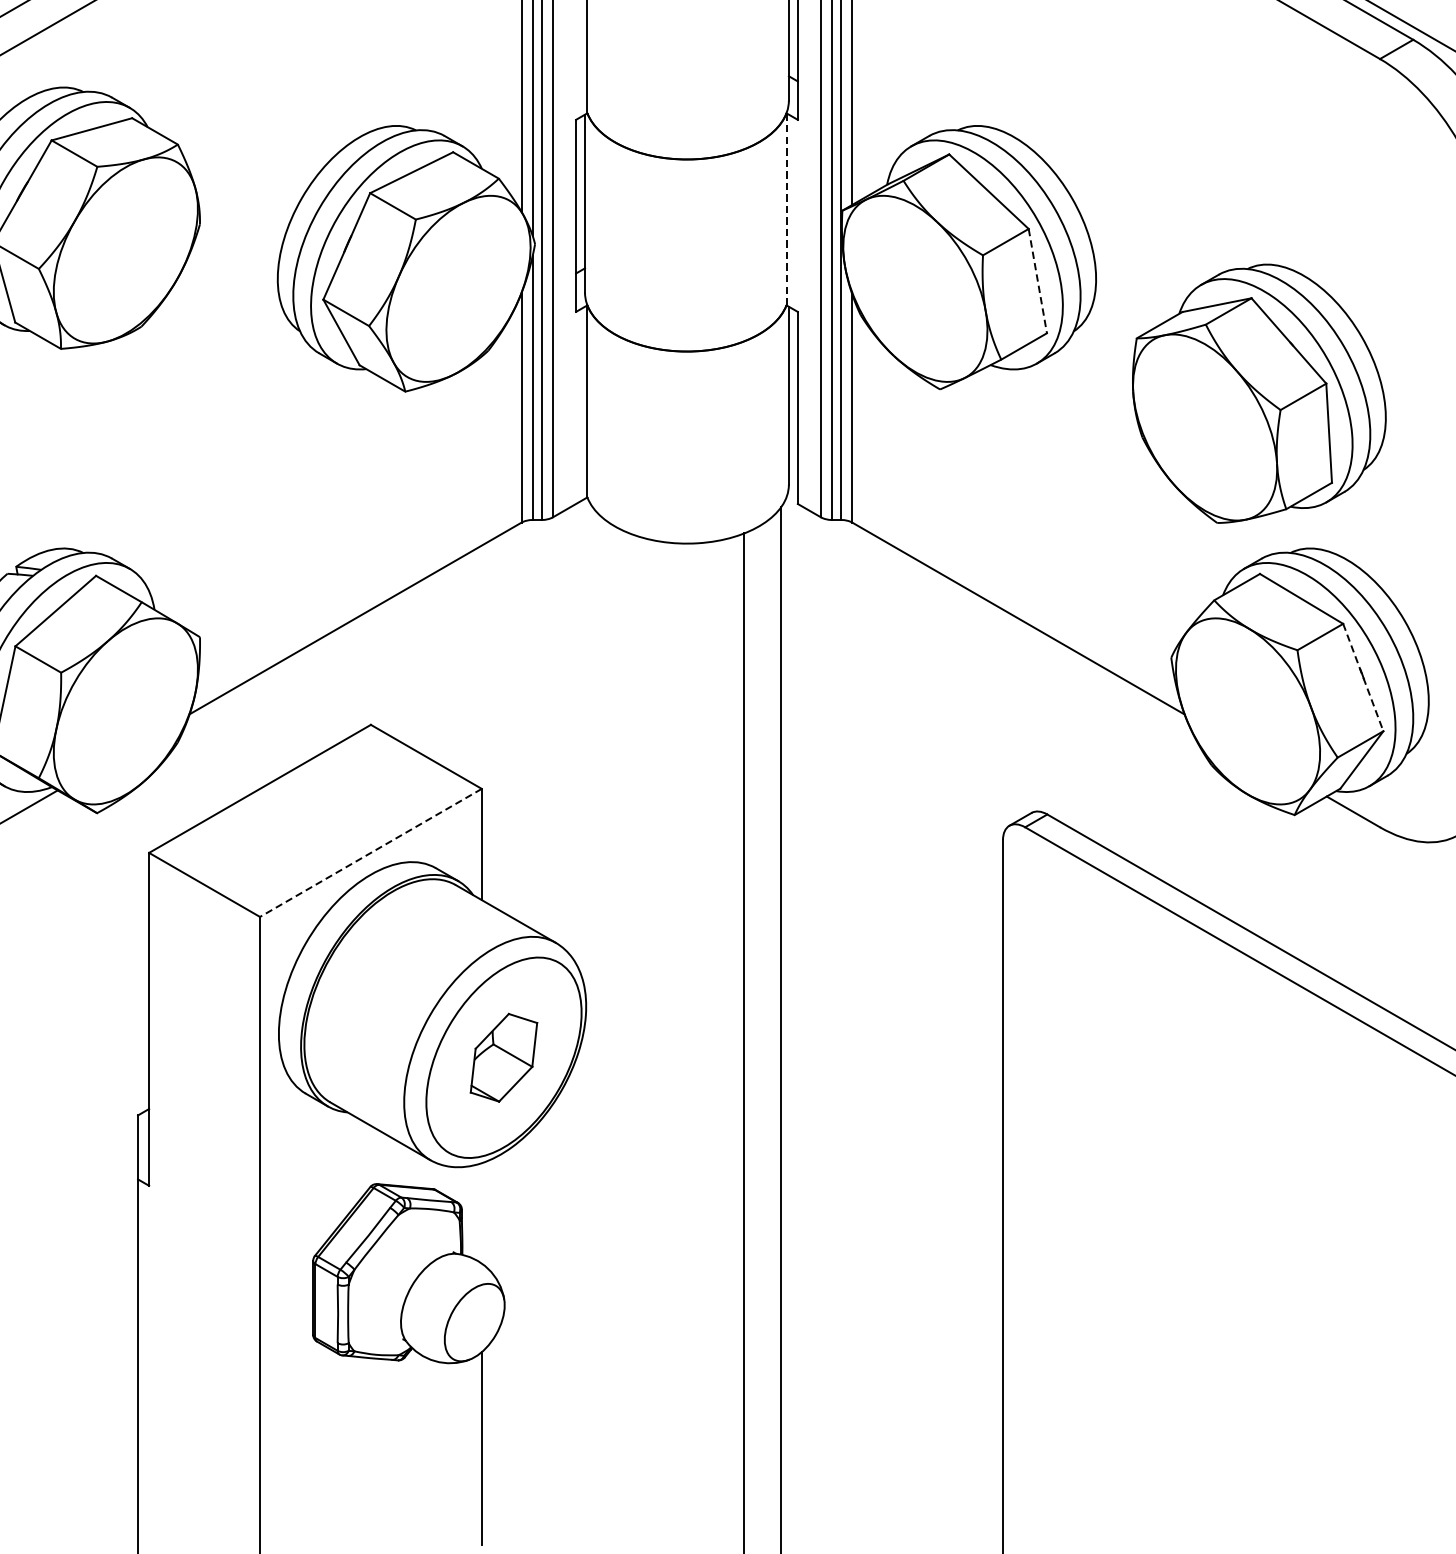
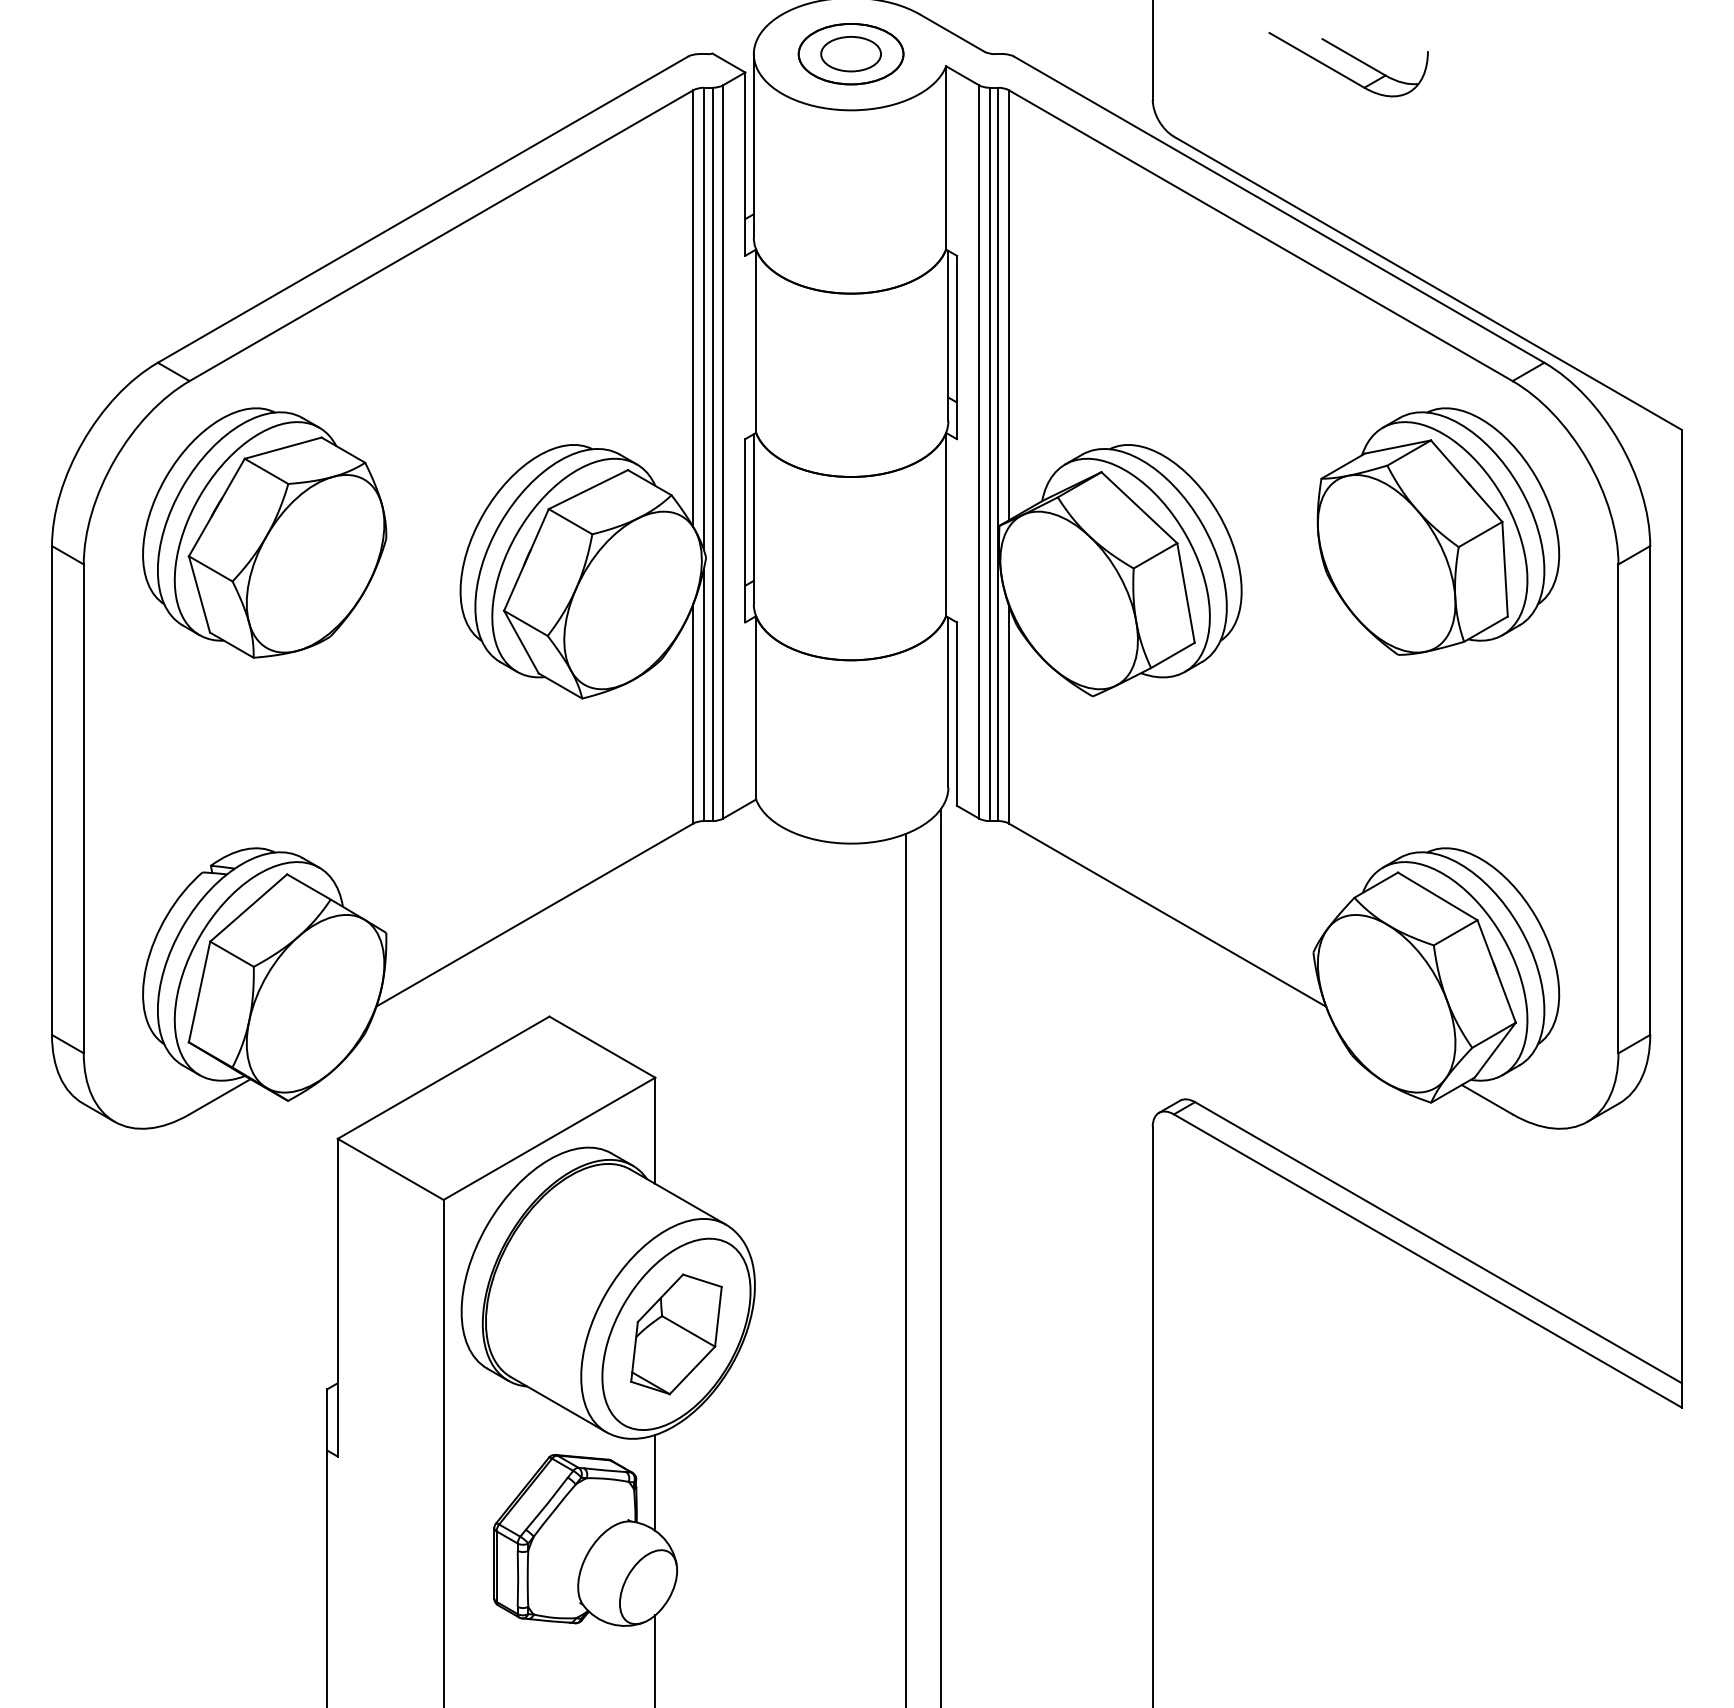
line: (786, 209) -> (946, 524), dashed -> solid
line: (1038, 281) -> (1186, 593), dashed -> solid
part: (1259, 393) -> (1438, 531), moved
line: (1363, 677) -> (1496, 971), dashed -> solid
line: (370, 853) -> (549, 1139), dashed -> solid
part: (504, 1057) -> (676, 1334), size x1.43
line: (482, 1212) -> (655, 1482), added

